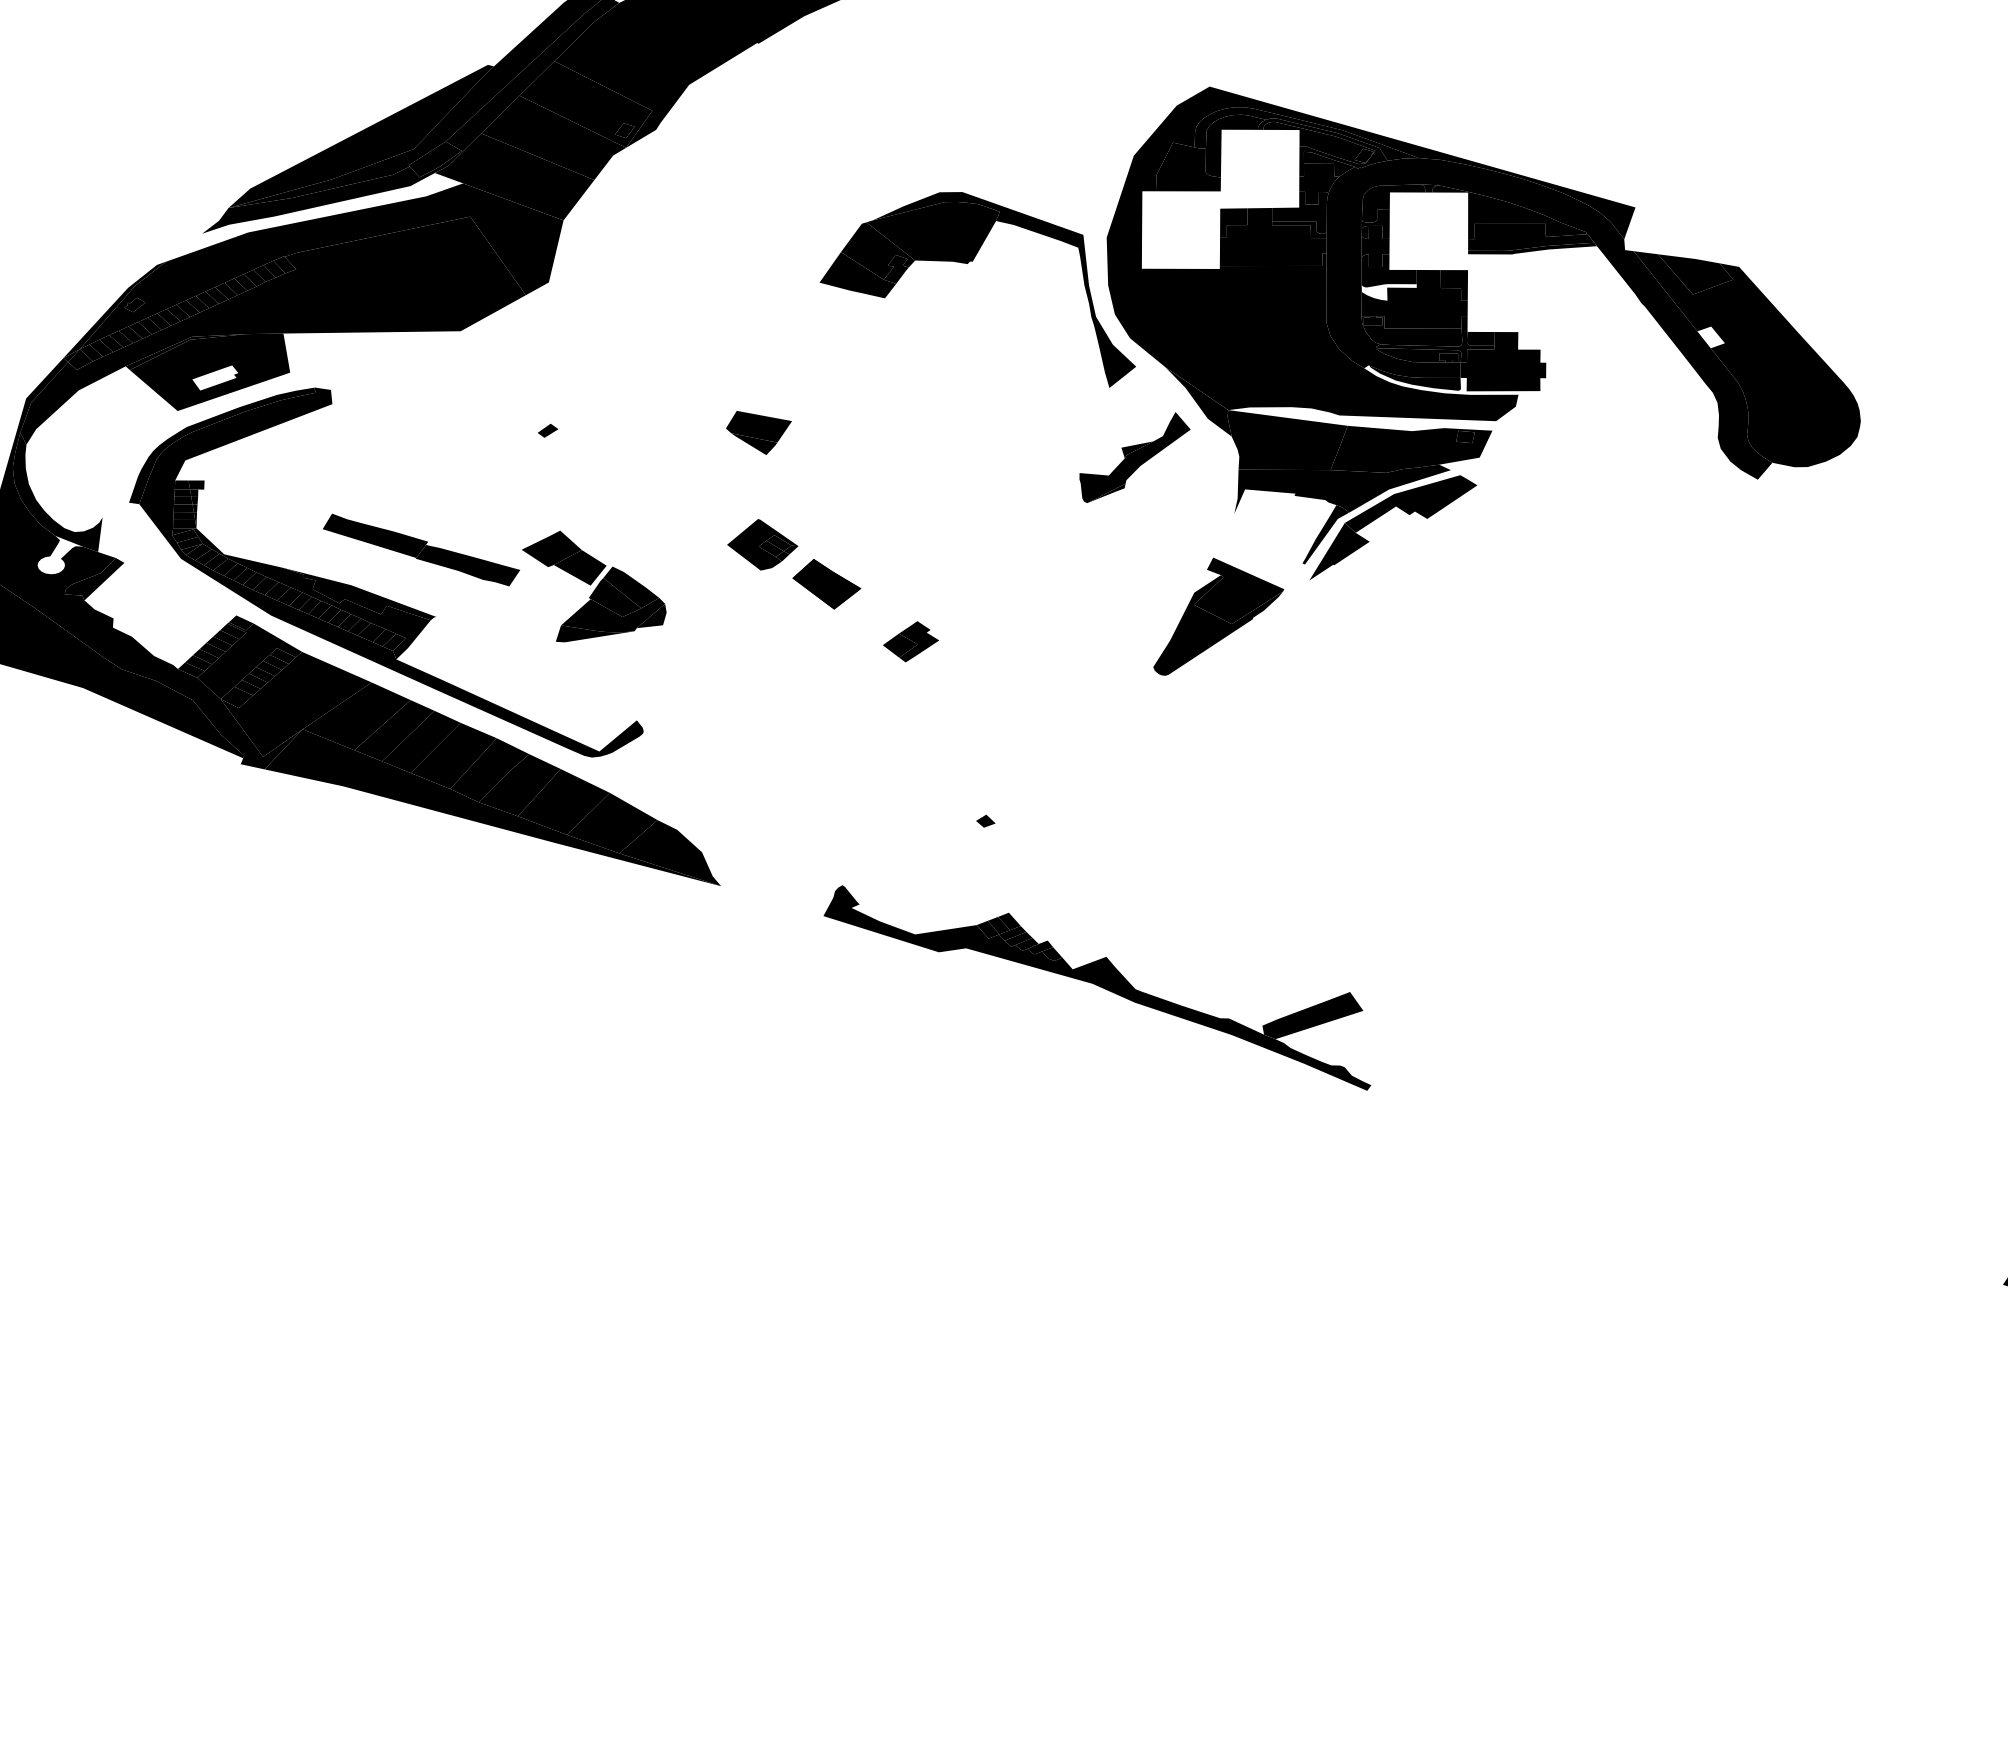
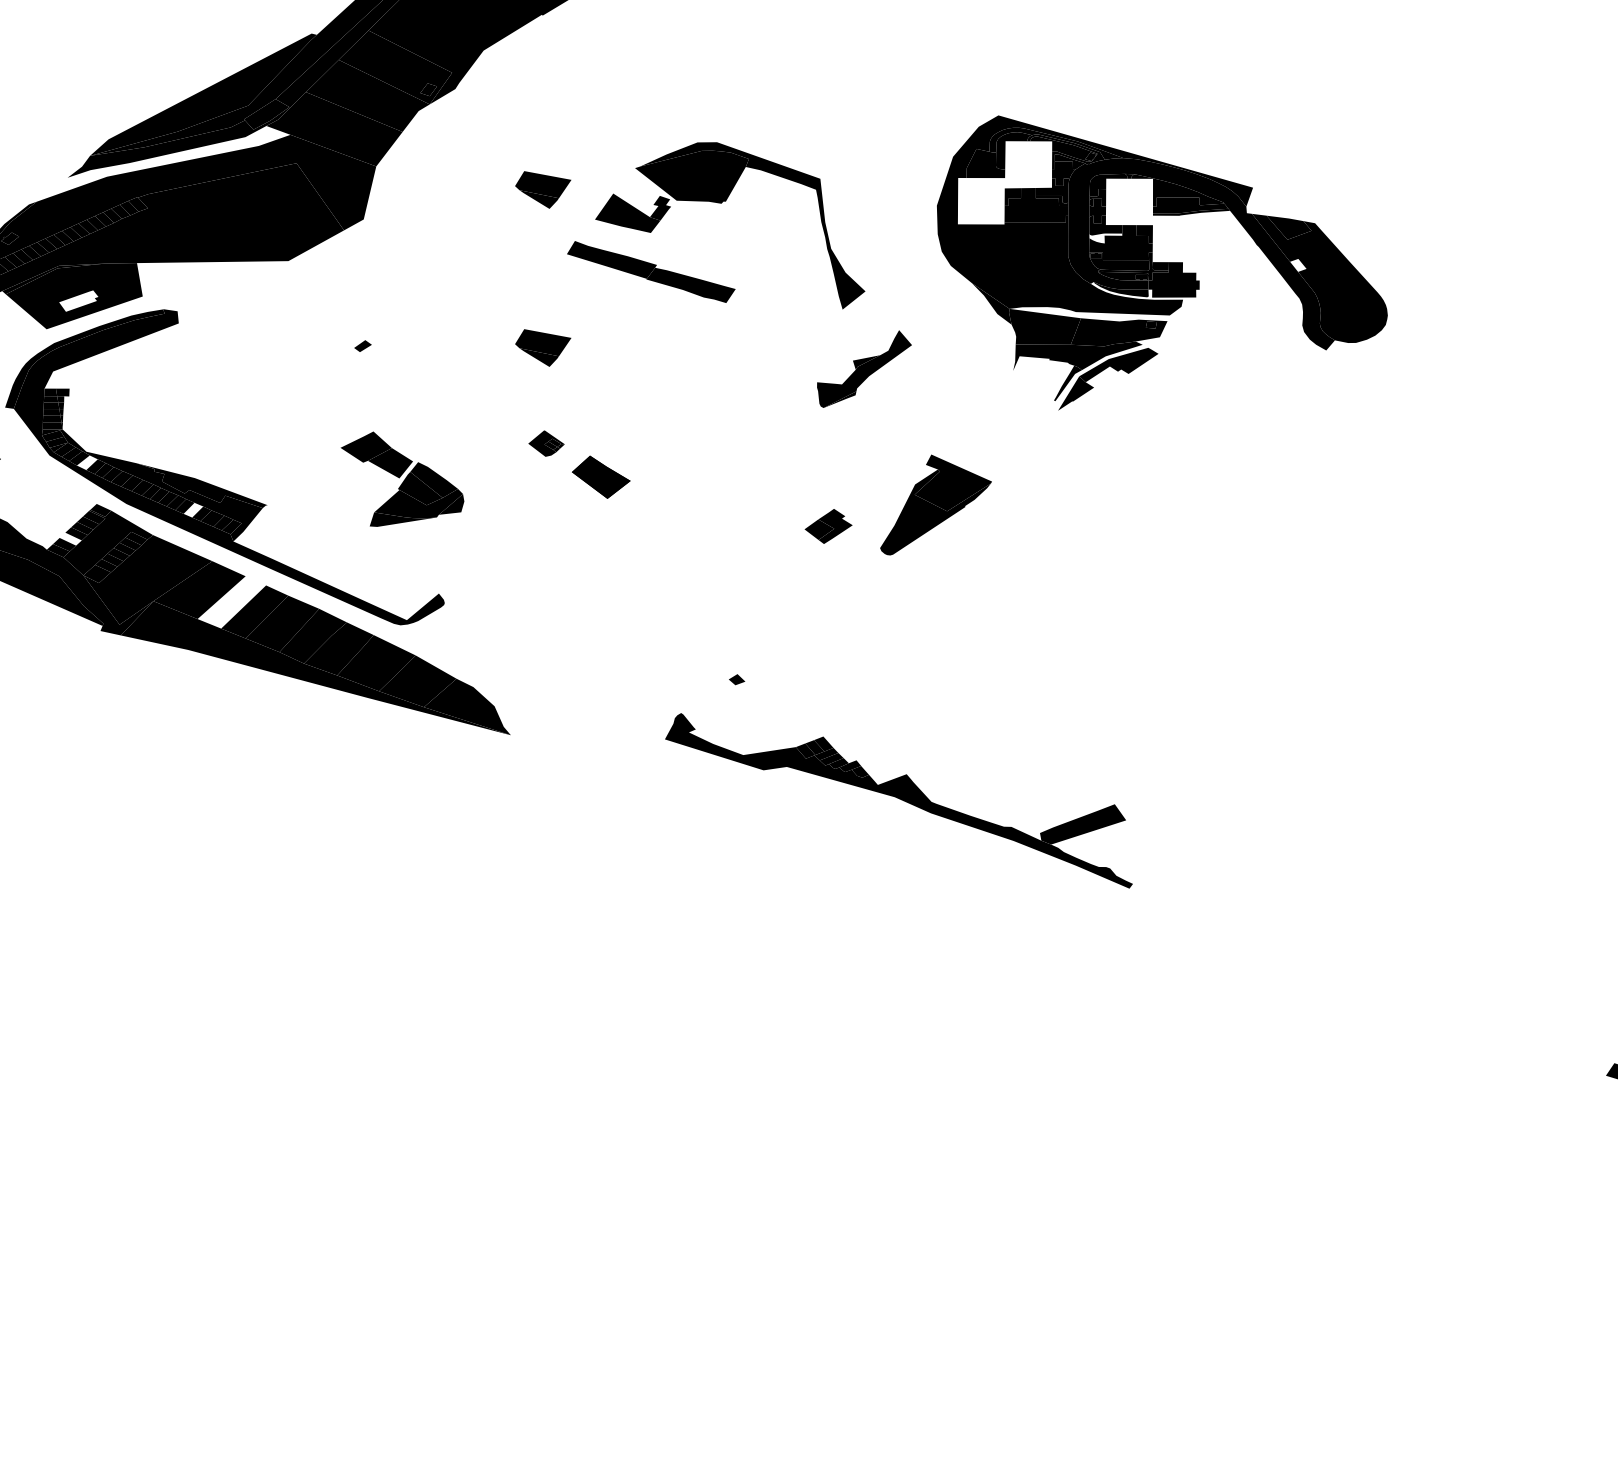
part: (758, 247) -> (542, 189), added
fill: (877, 250) -> (644, 192), removed
part: (1483, 333) -> (1162, 263), size x0.7
part: (762, 544) -> (546, 443), size x0.6
part: (421, 549) -> (651, 271), moved
fill: (225, 566) -> (87, 462), removed
fill: (349, 622) -> (193, 509), removed
part: (910, 641) -> (828, 526), moved
fill: (205, 656) -> (70, 539), removed
fill: (394, 730) -> (231, 602), removed
part: (1097, 987) -> (899, 800), moved

